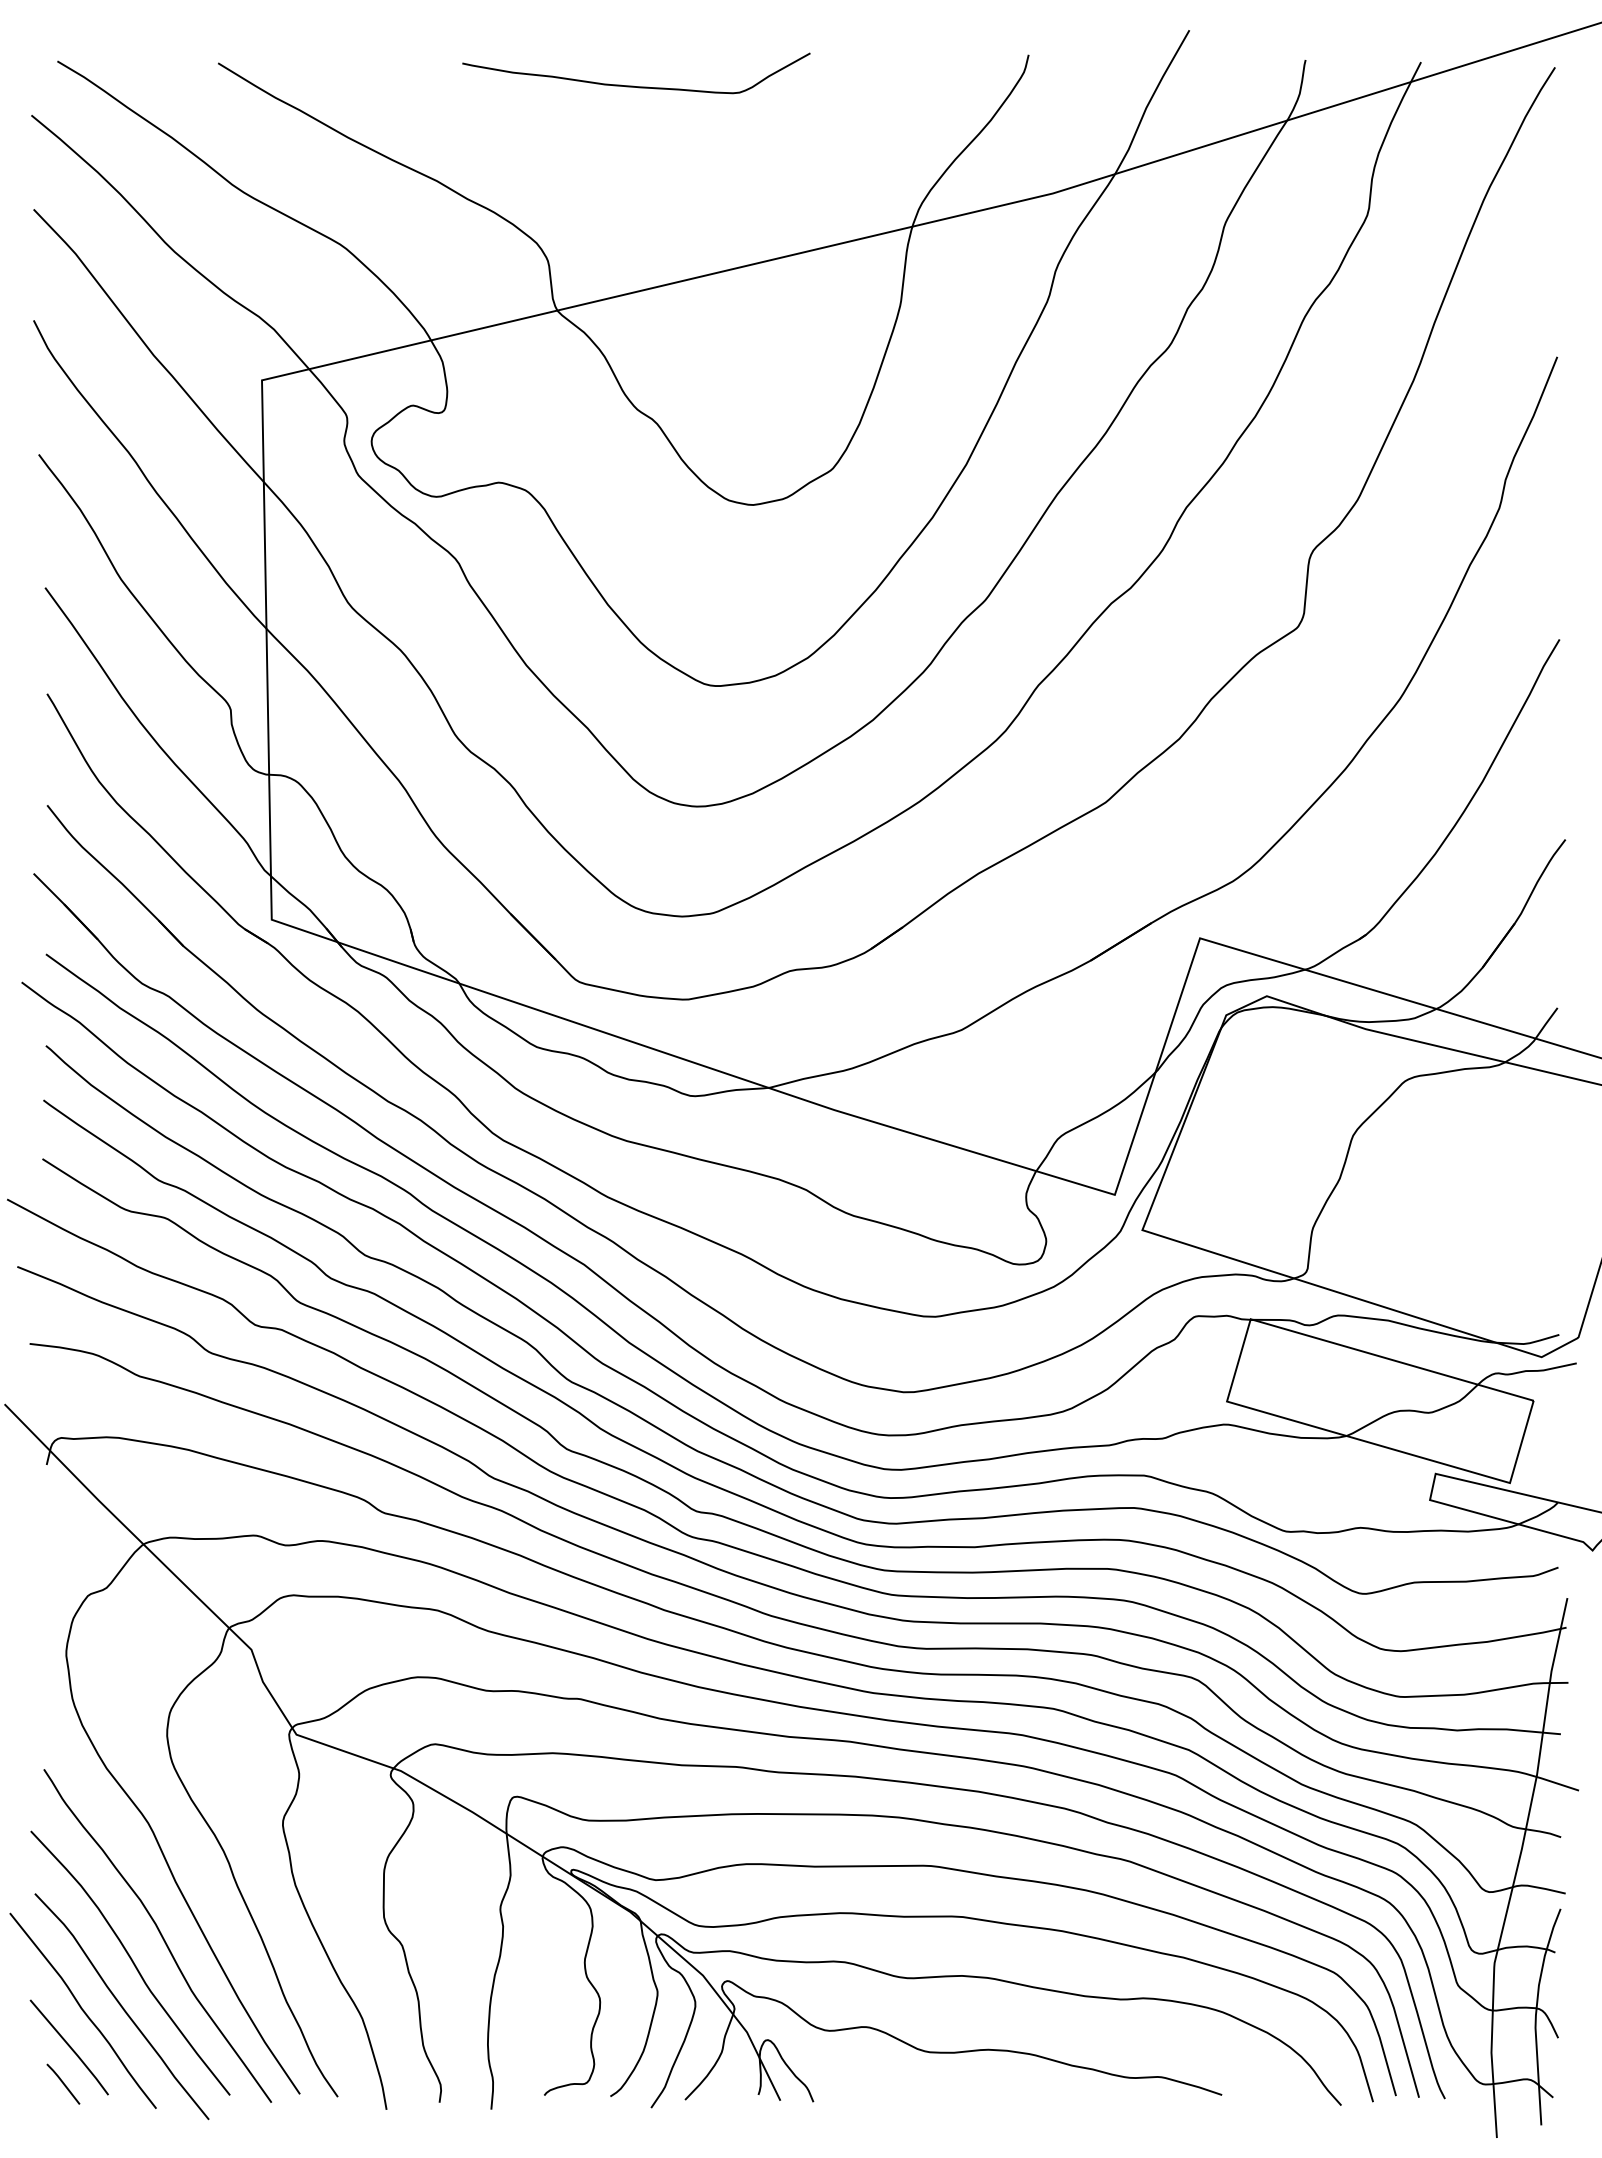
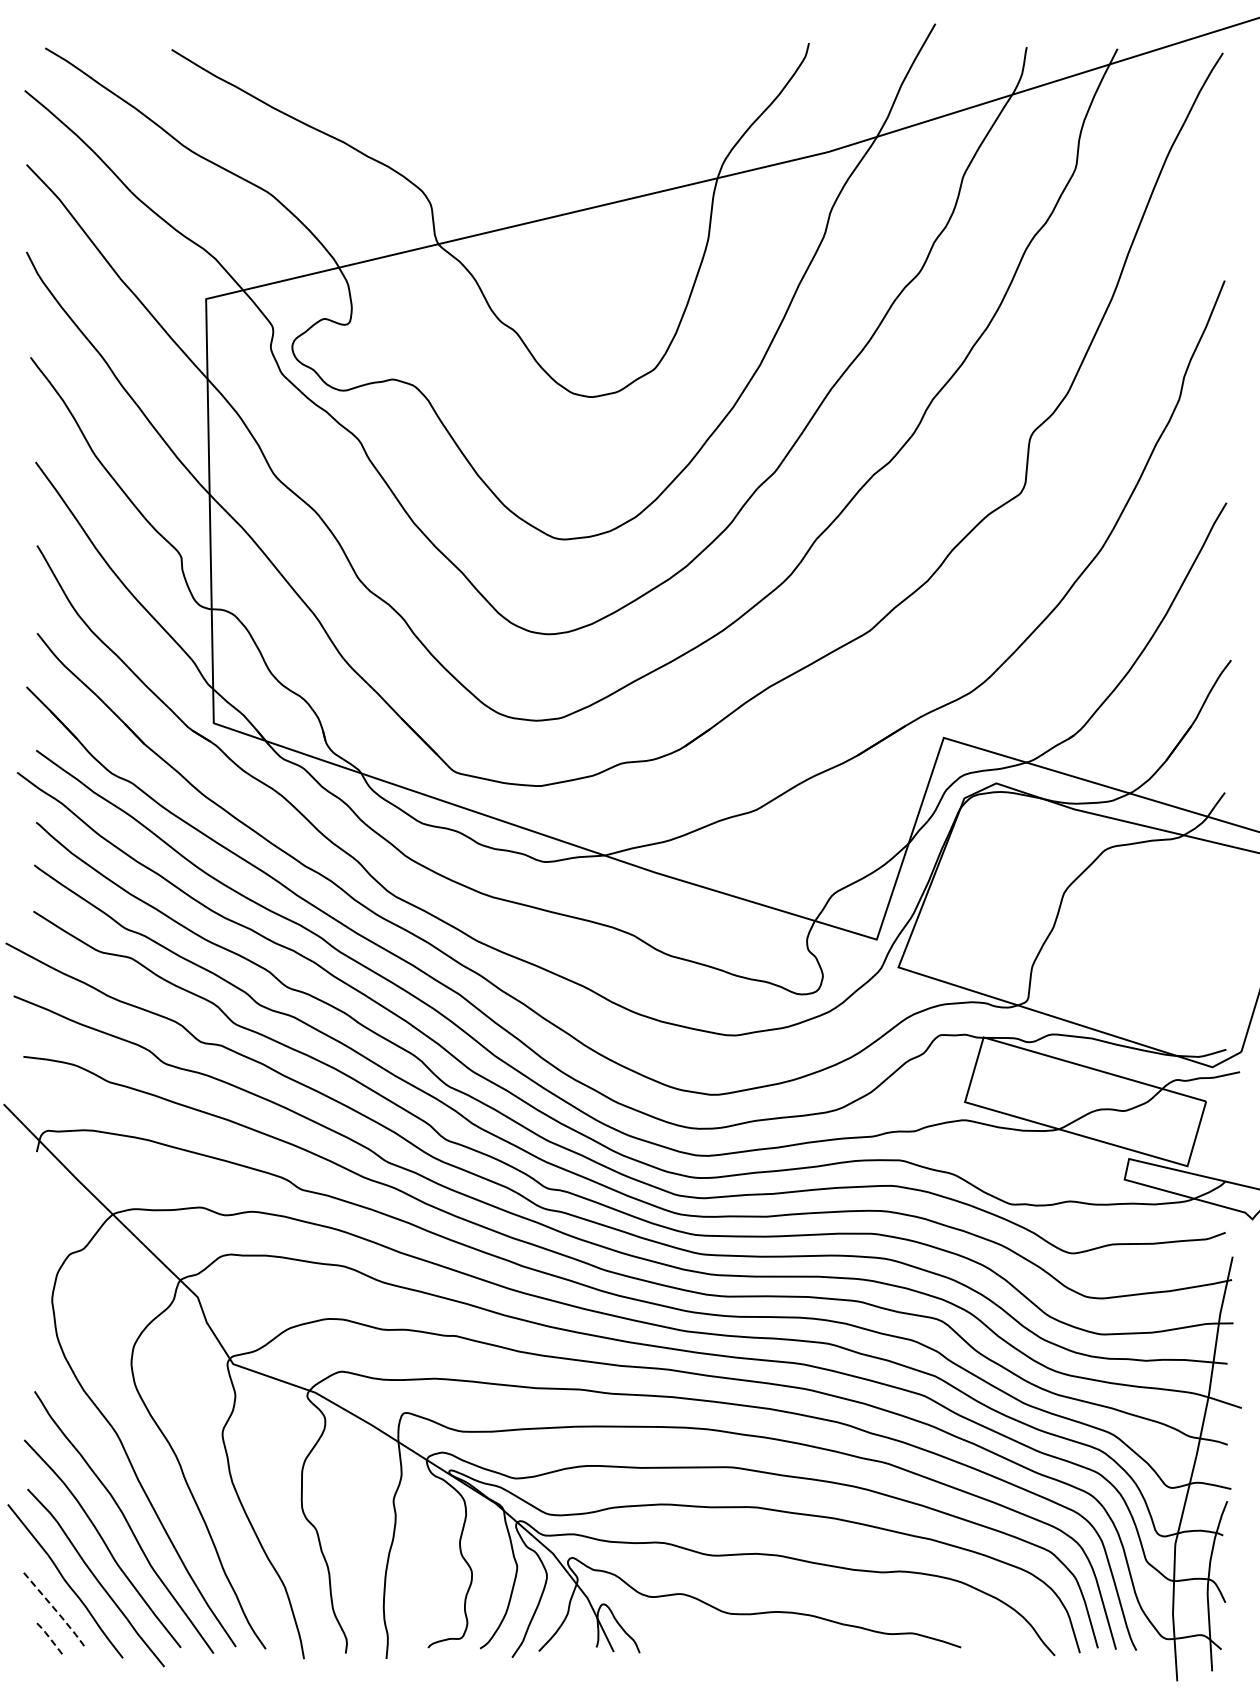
curve: (636, 85) -> (500, 67), removed
line: (71, 2049) -> (56, 1611), solid -> dashed
line: (62, 2083) -> (49, 1638), solid -> dashed

